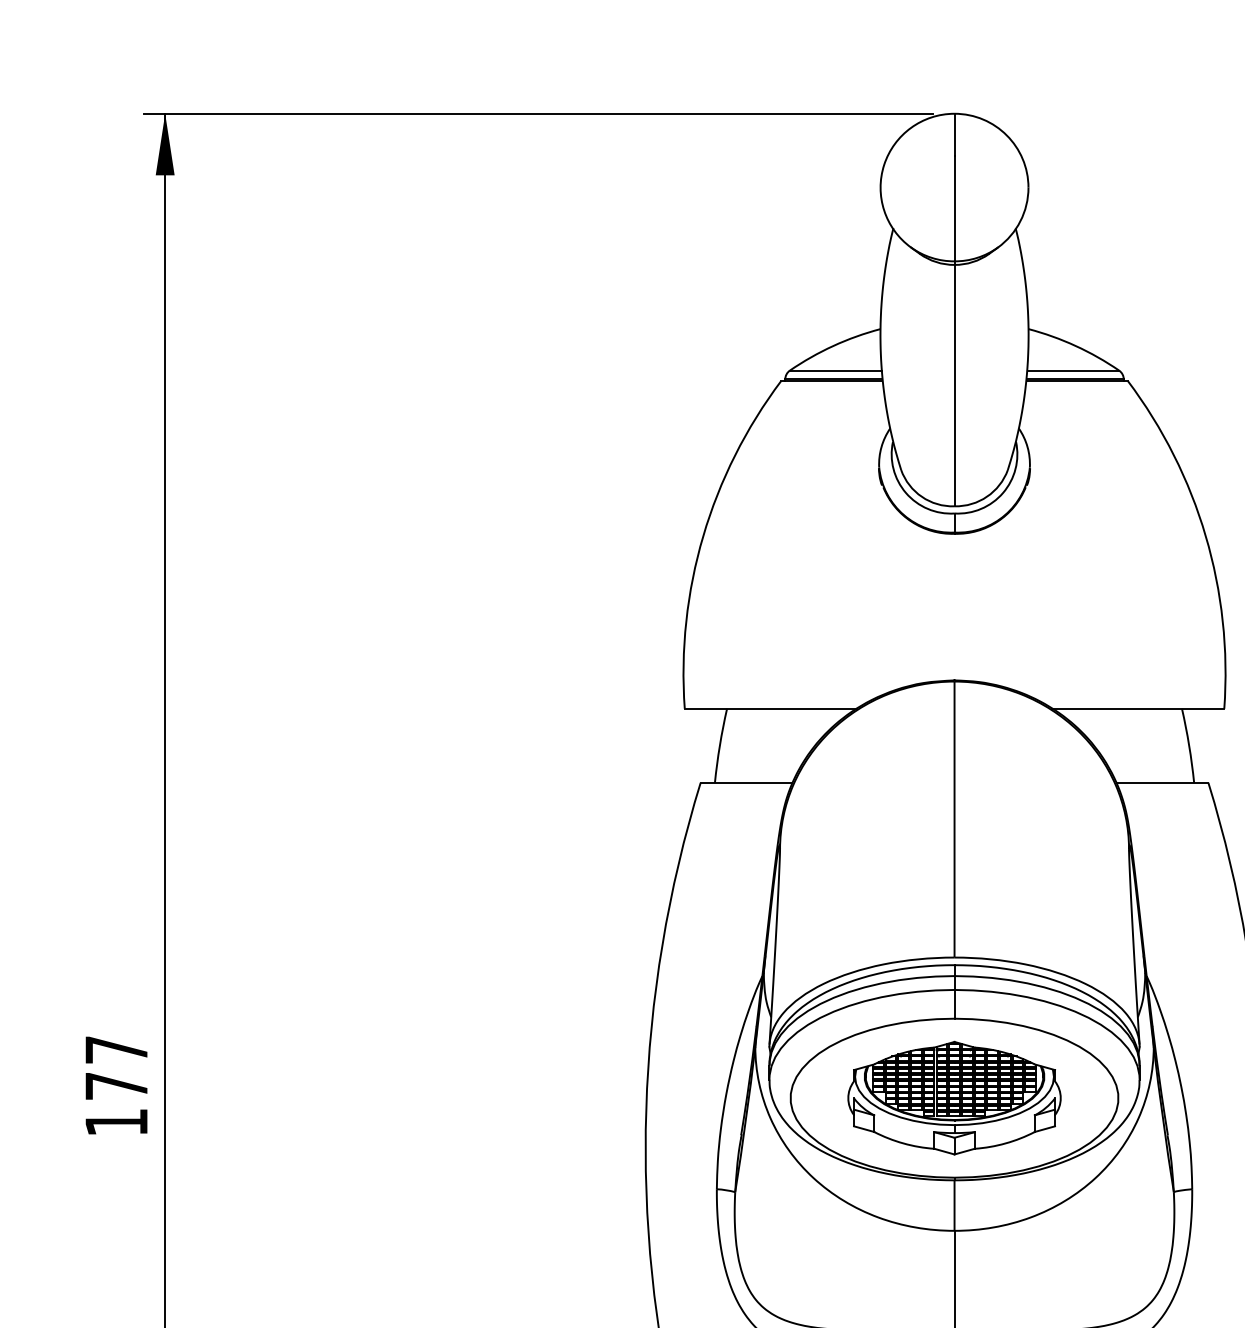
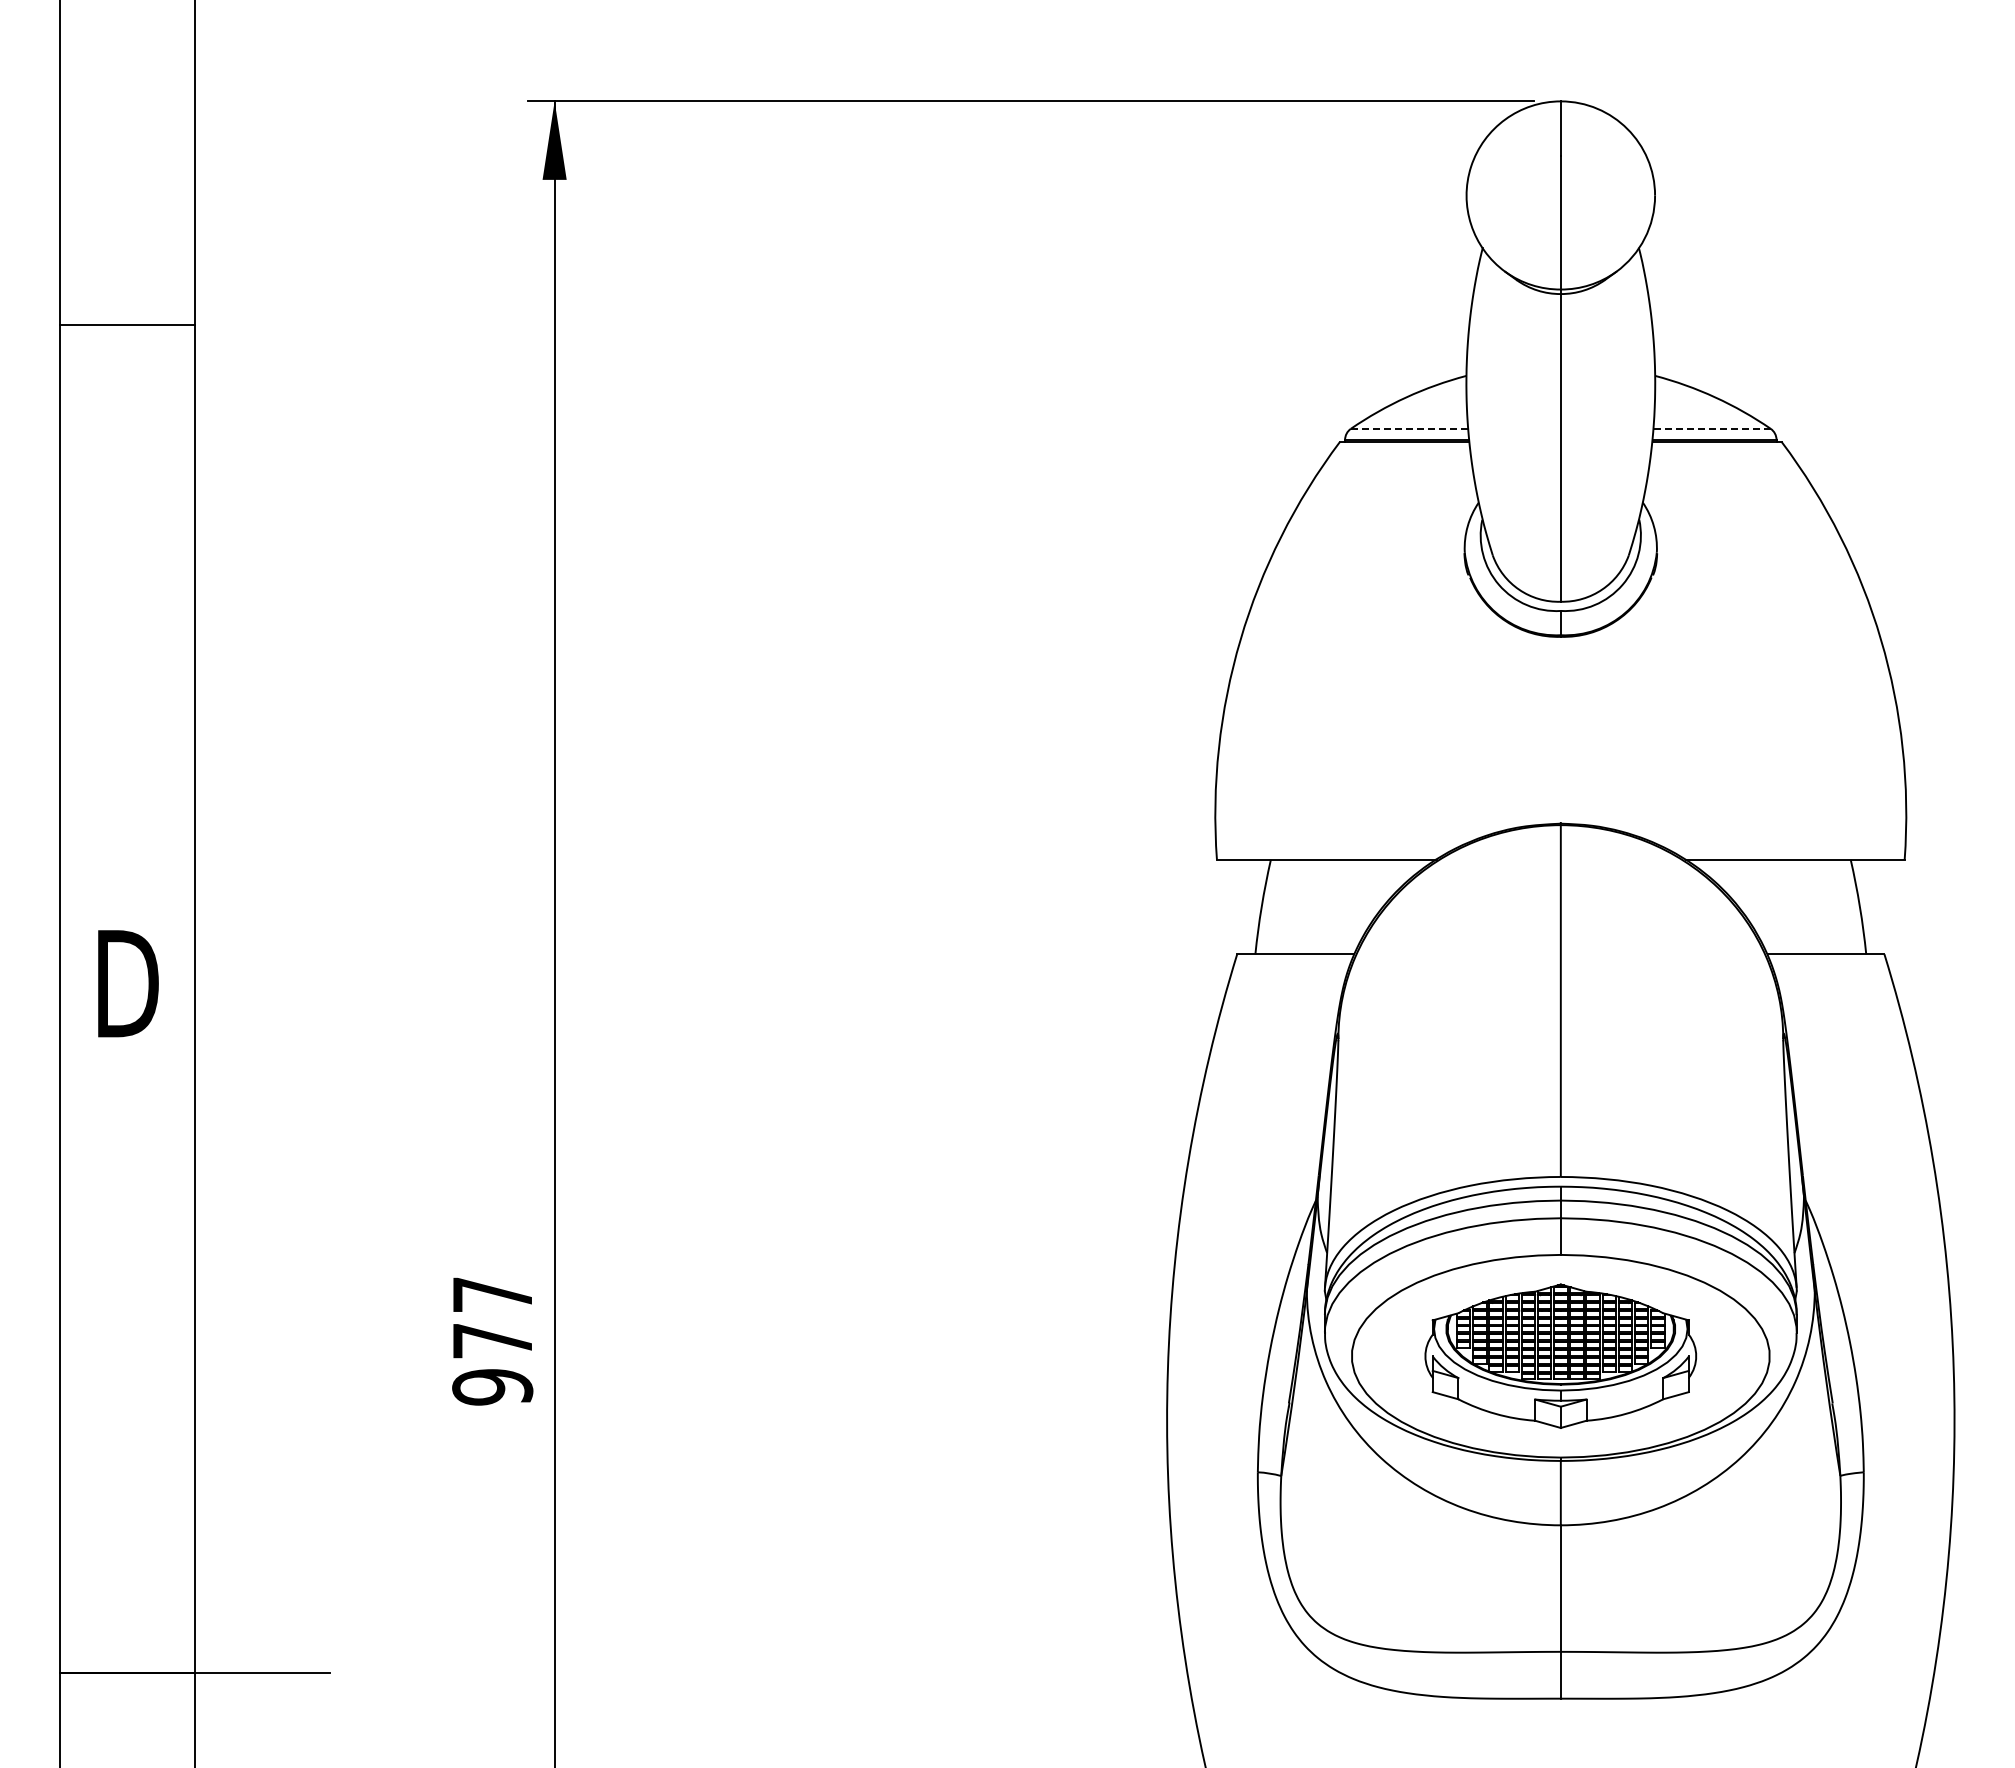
line: (835, 370) -> (1409, 428), solid -> dashed
line: (1073, 370) -> (1712, 428), solid -> dashed
text: (116, 1122) -> (492, 1387), 177 -> 977

